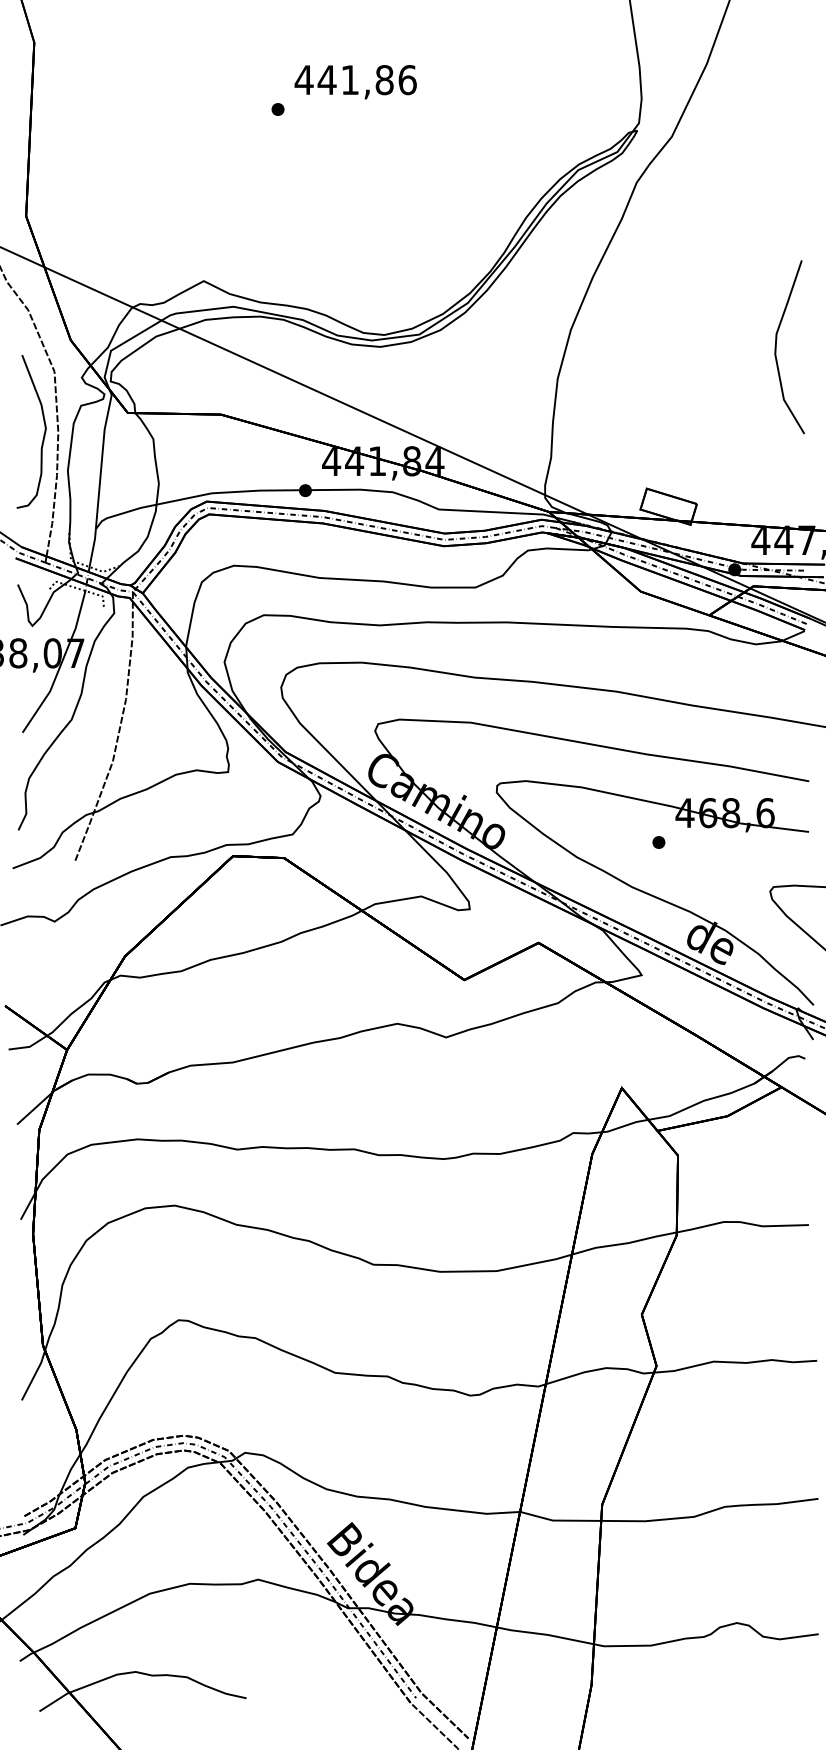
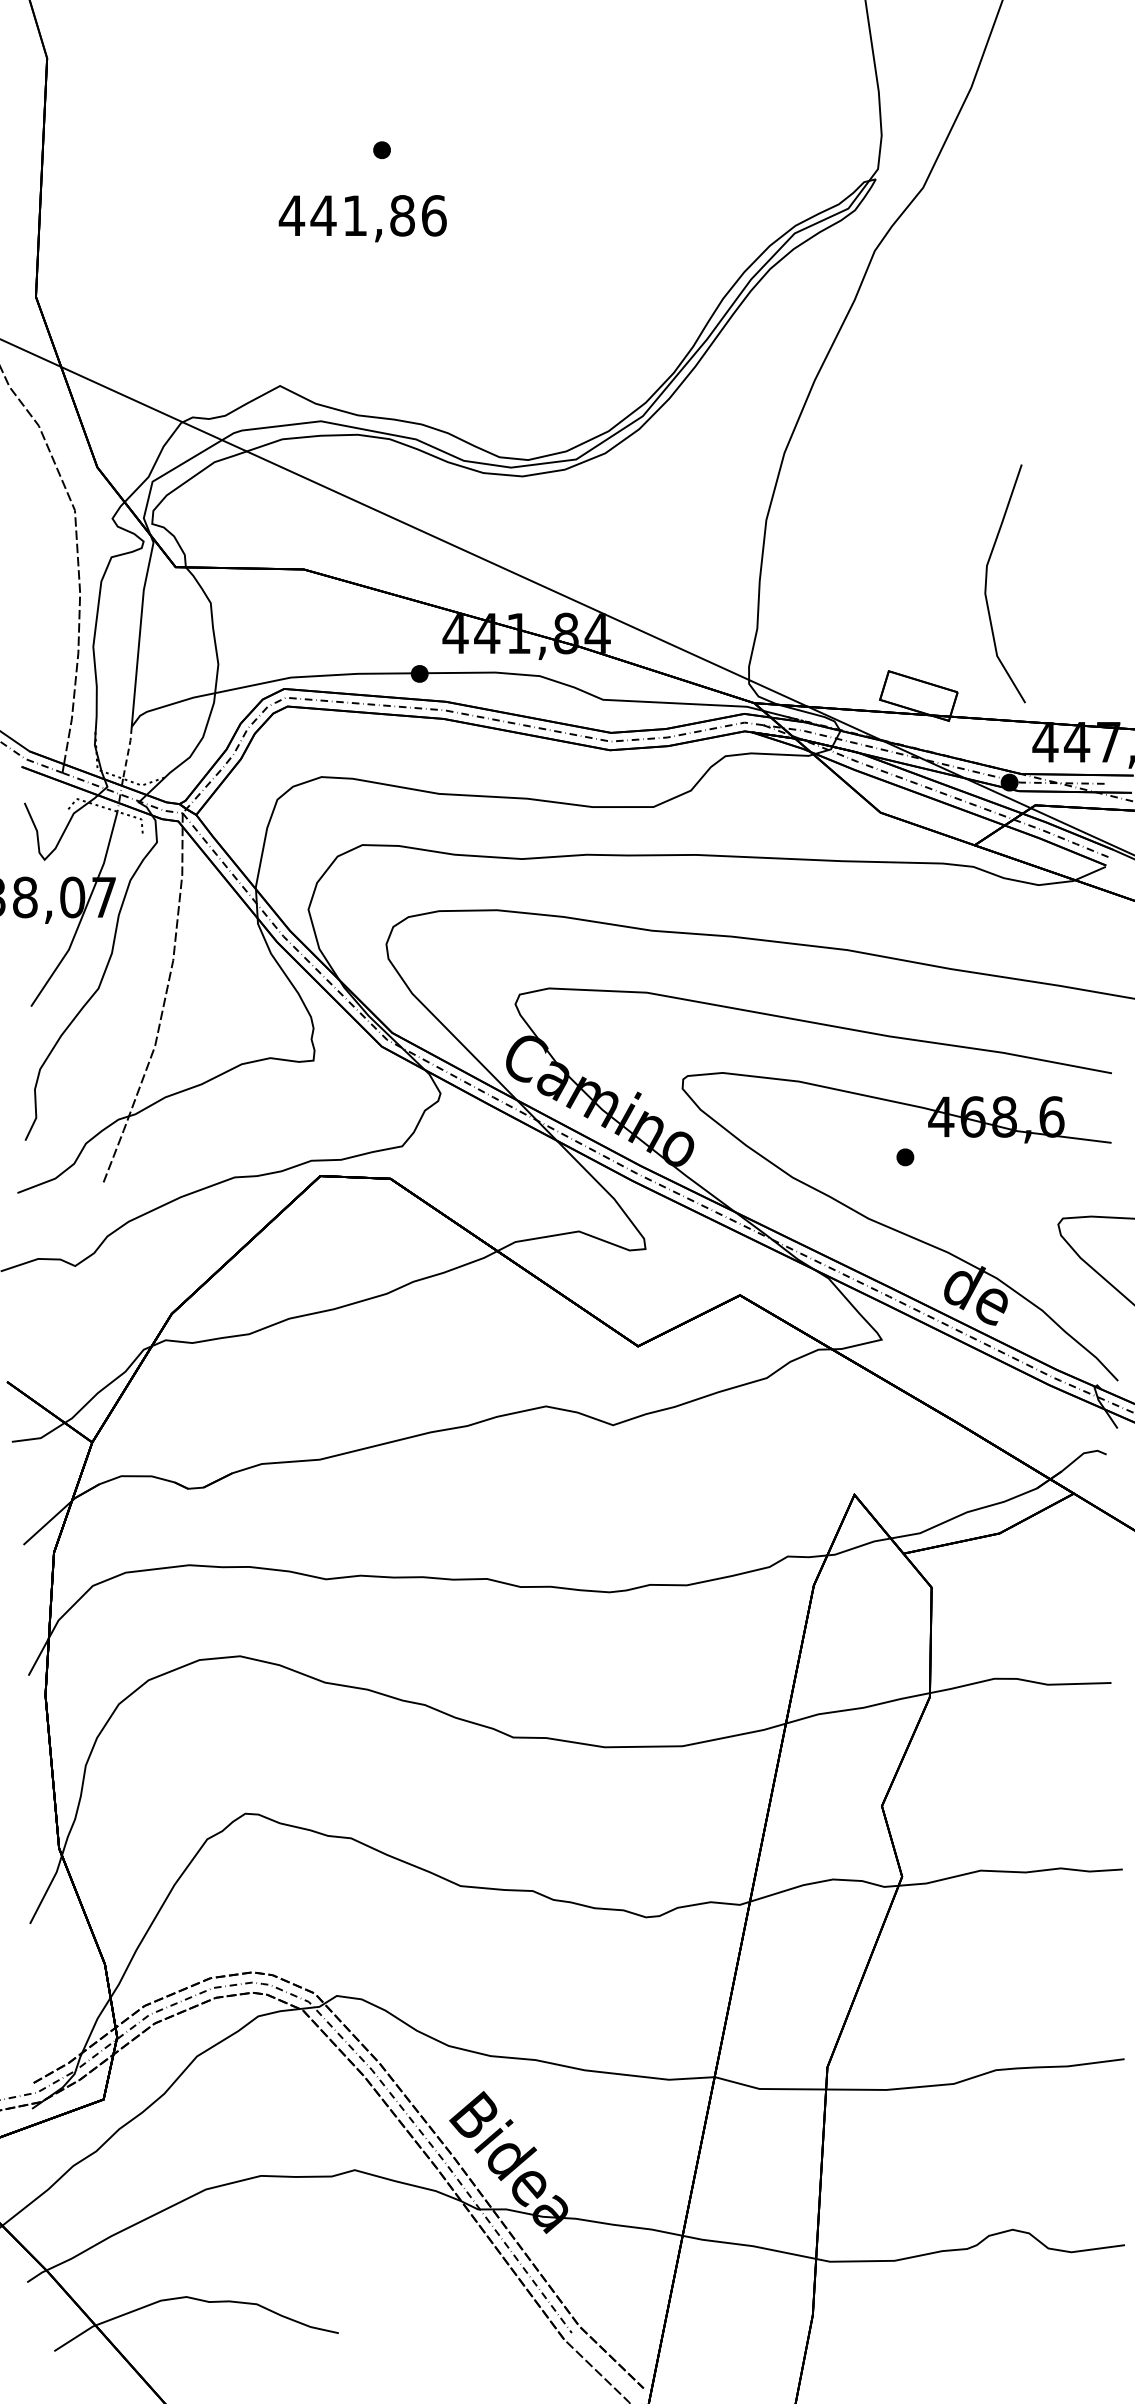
text: (355, 82) -> (362, 218), moved
curve: (776, 343) -> (987, 578), moved
curve: (44, 433) -> (60, 595), removed
line: (93, 547) -> (128, 752), solid -> dashed

